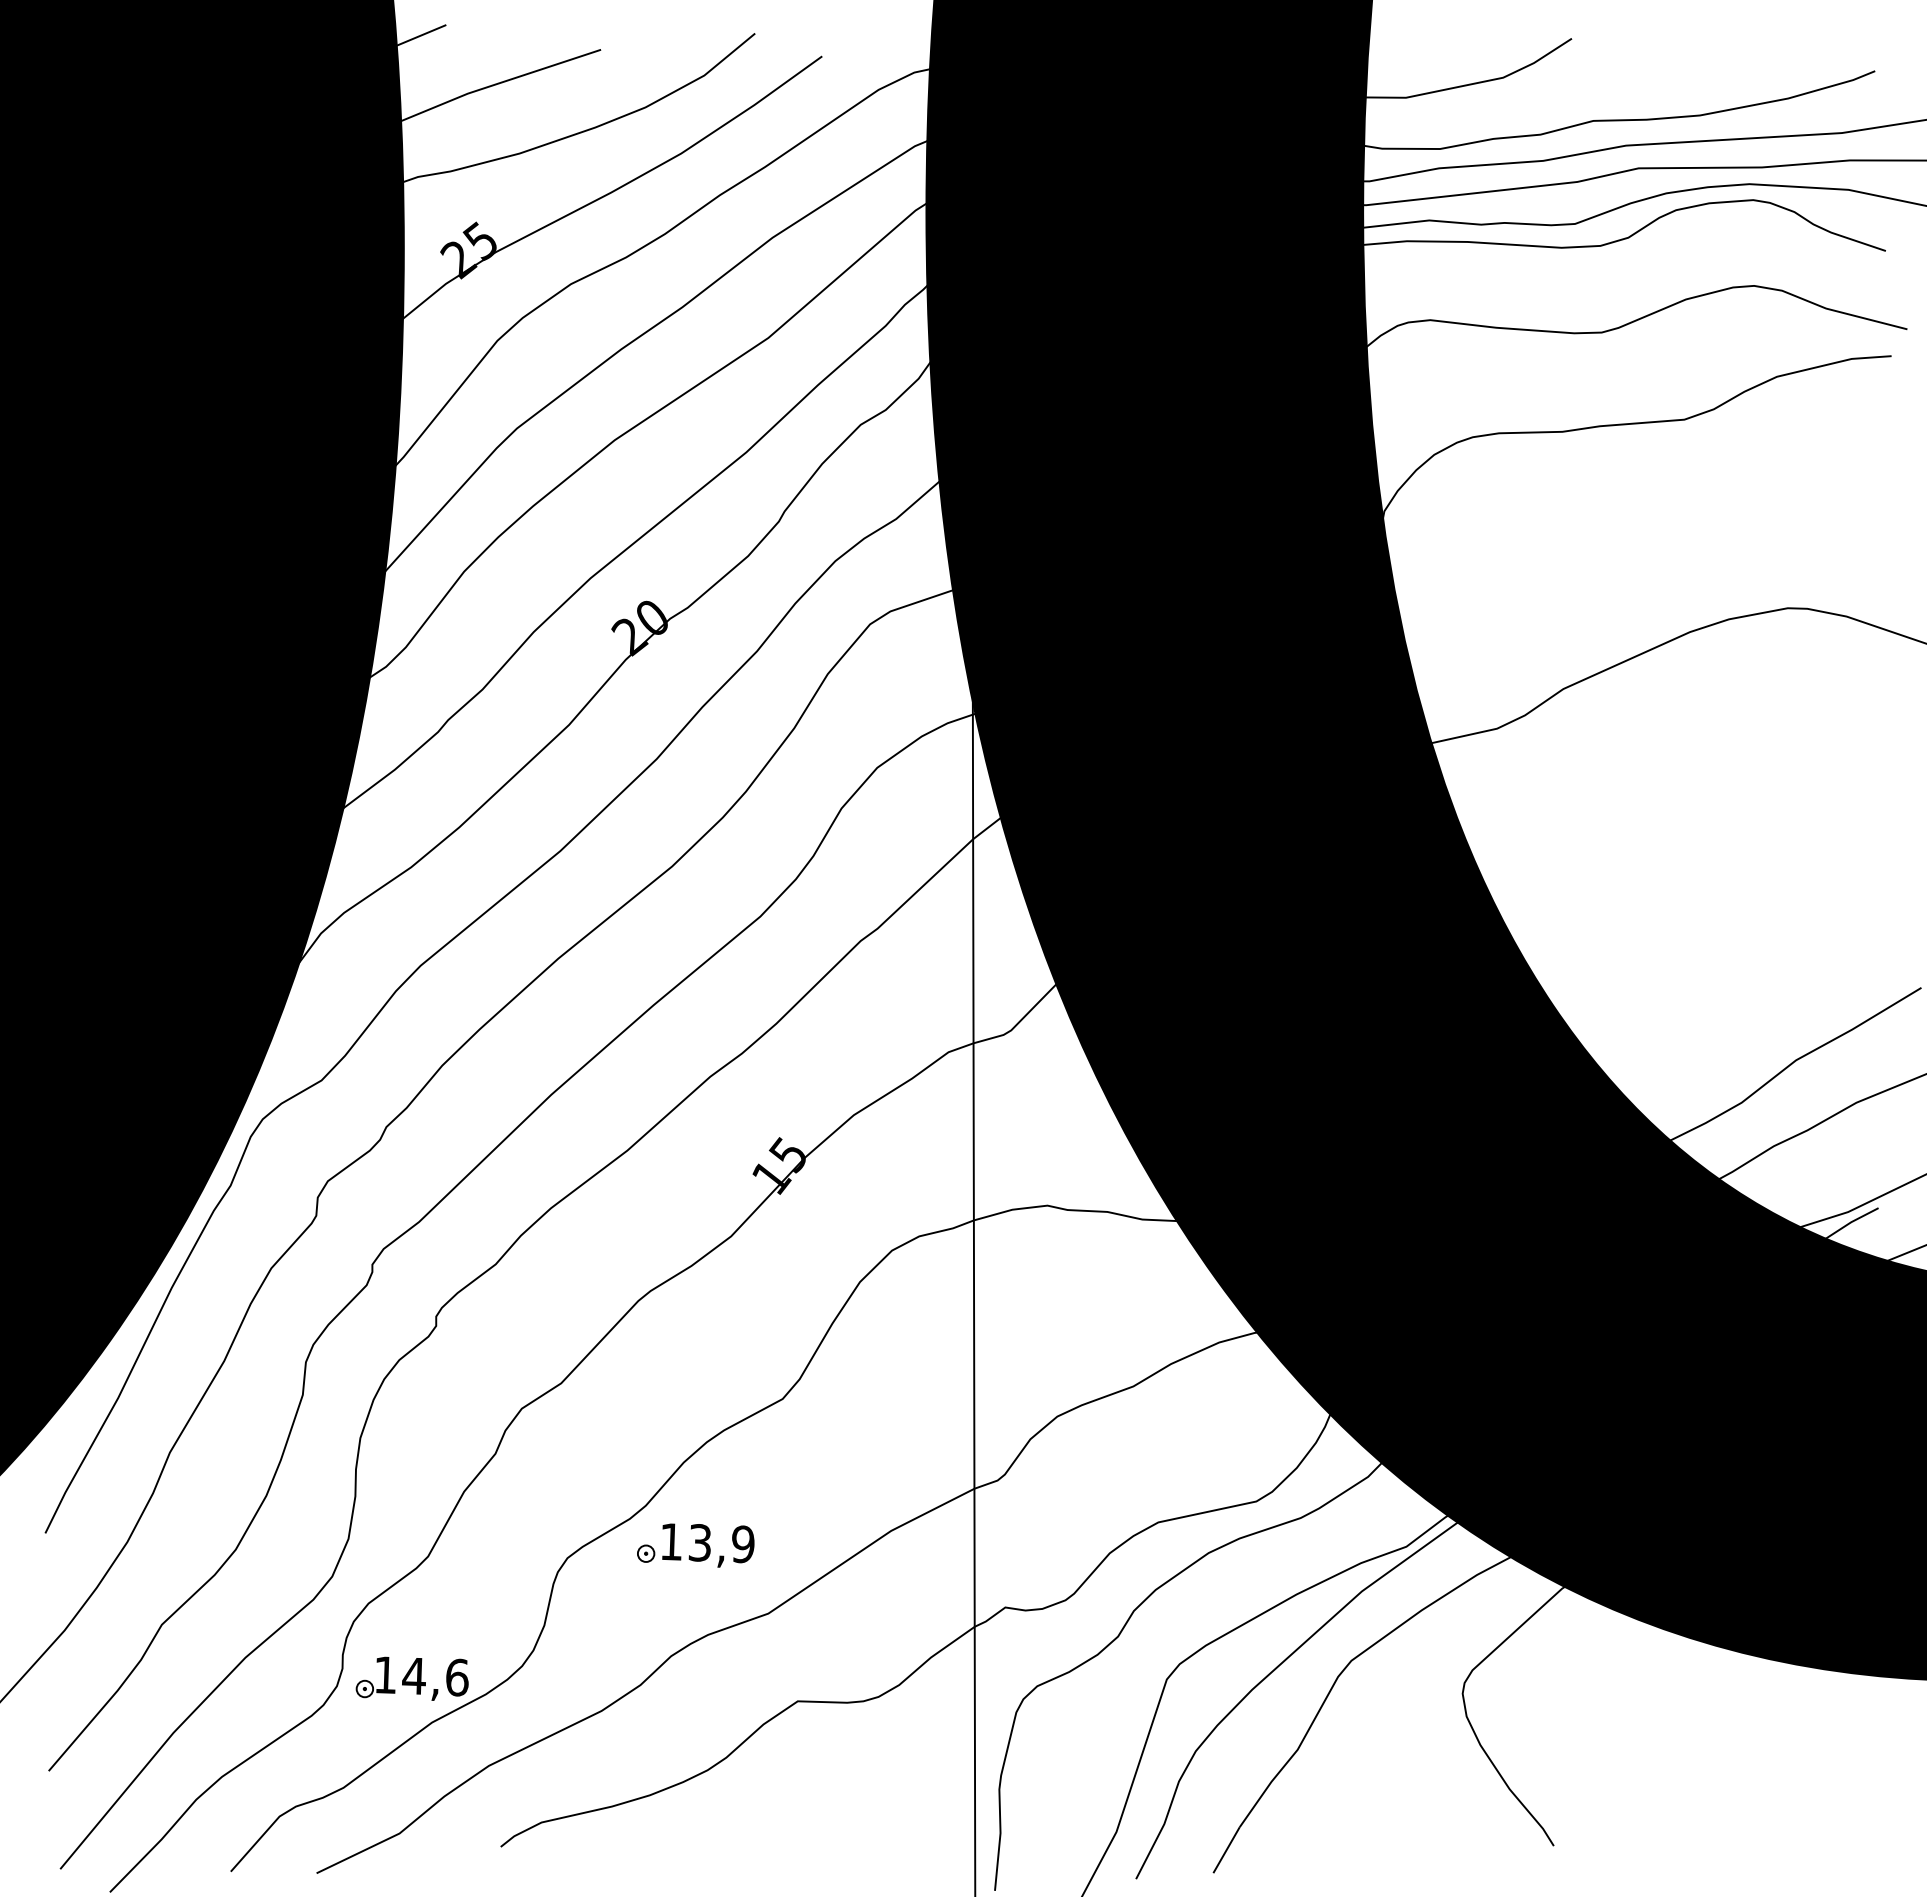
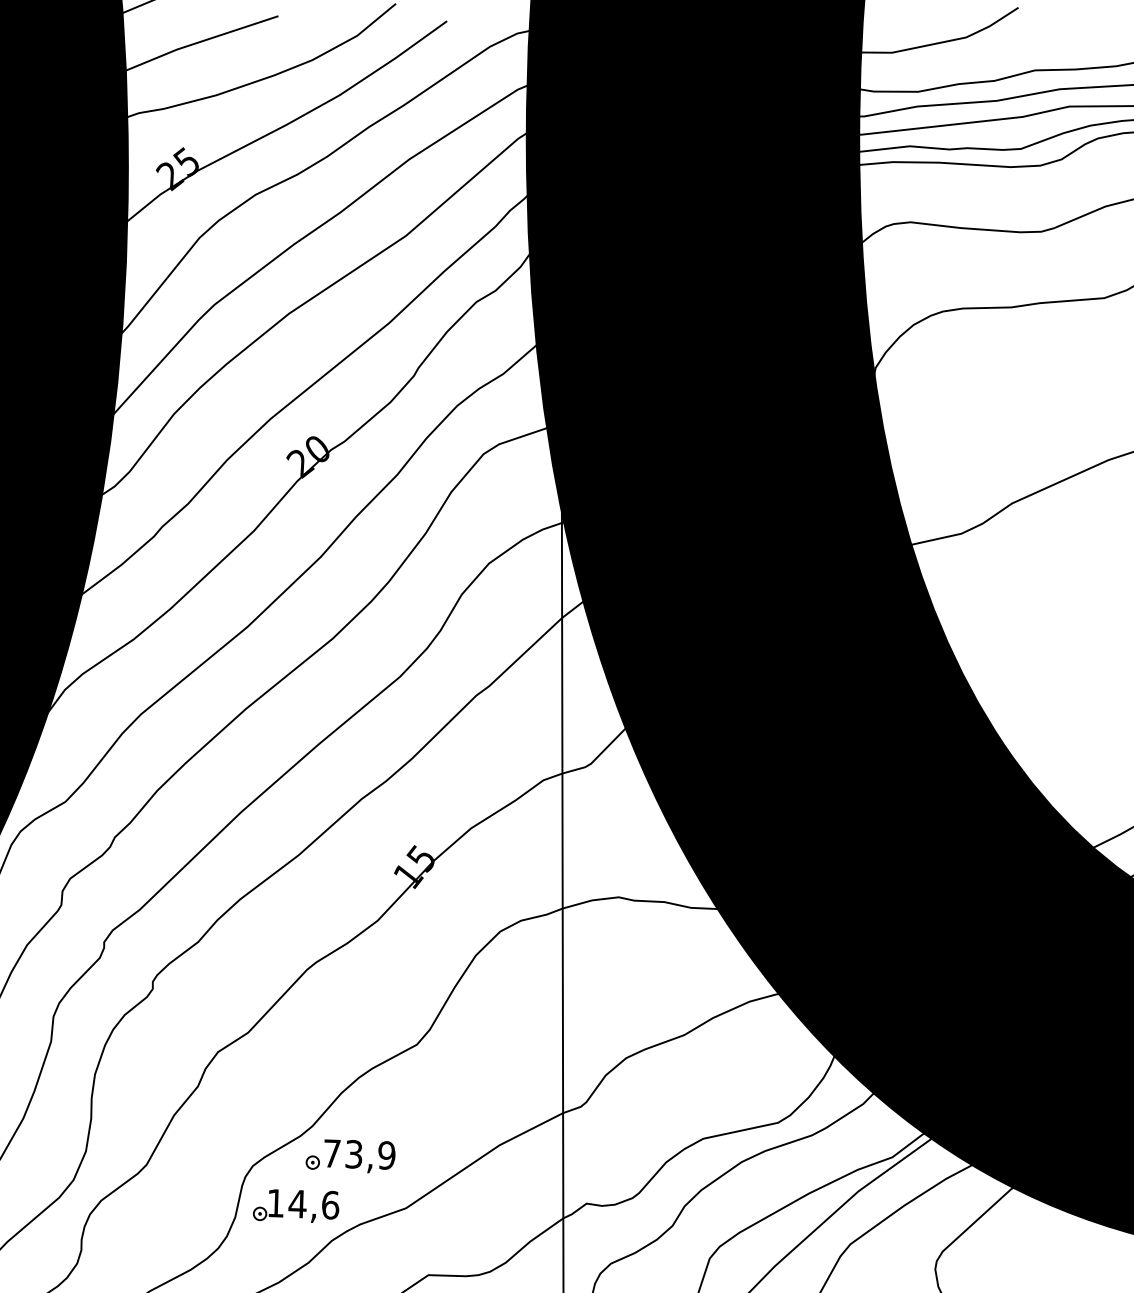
text: (671, 1541) -> (332, 1153), 13,9 -> 73,9
part: (411, 1678) -> (295, 1205), moved

